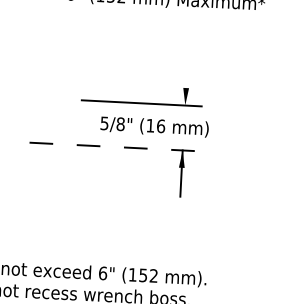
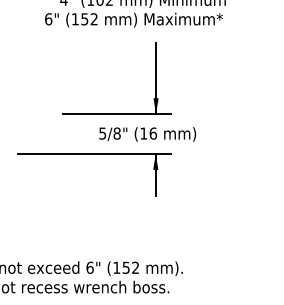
line: (187, 66) -> (156, 78), added
text: (154, 126) -> (147, 134), moved
line: (115, 147) -> (95, 154), dashed -> solid

